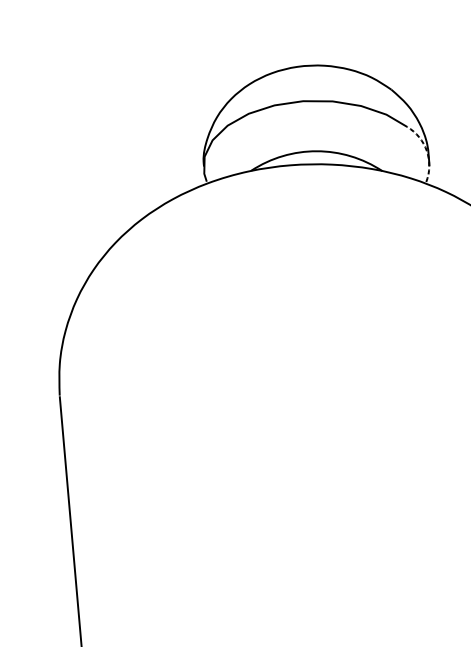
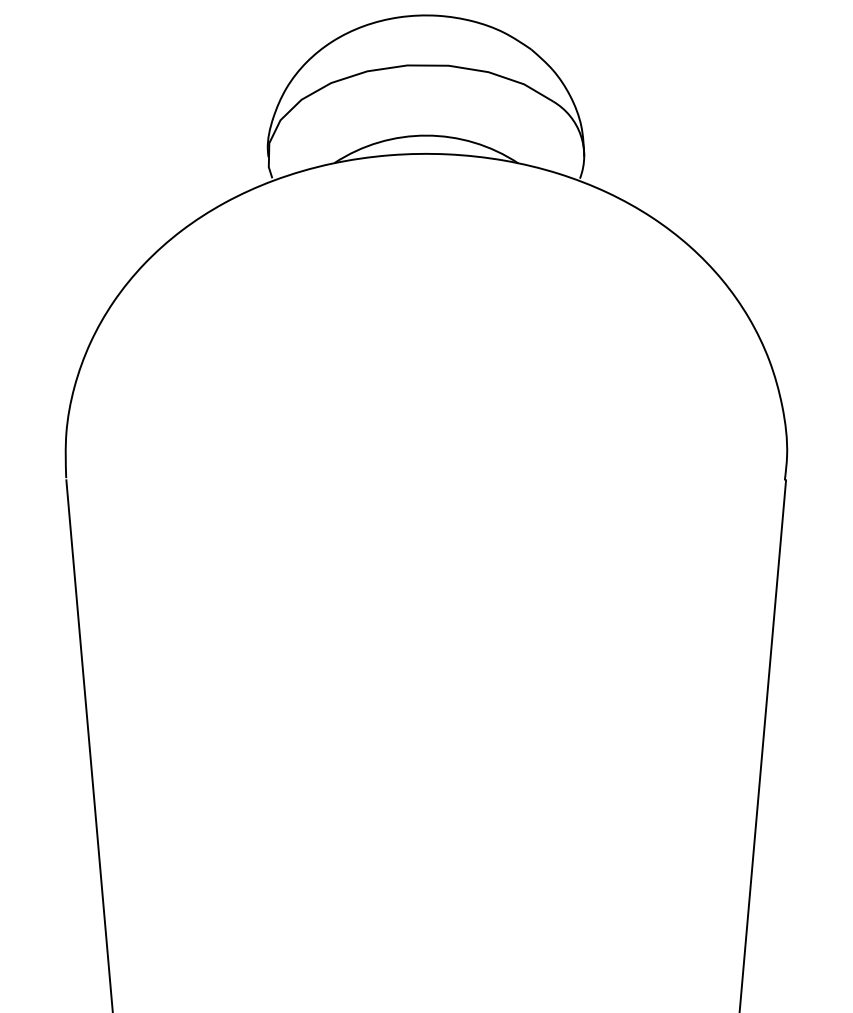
arc: (426, 151) -> (580, 135), dashed -> solid

